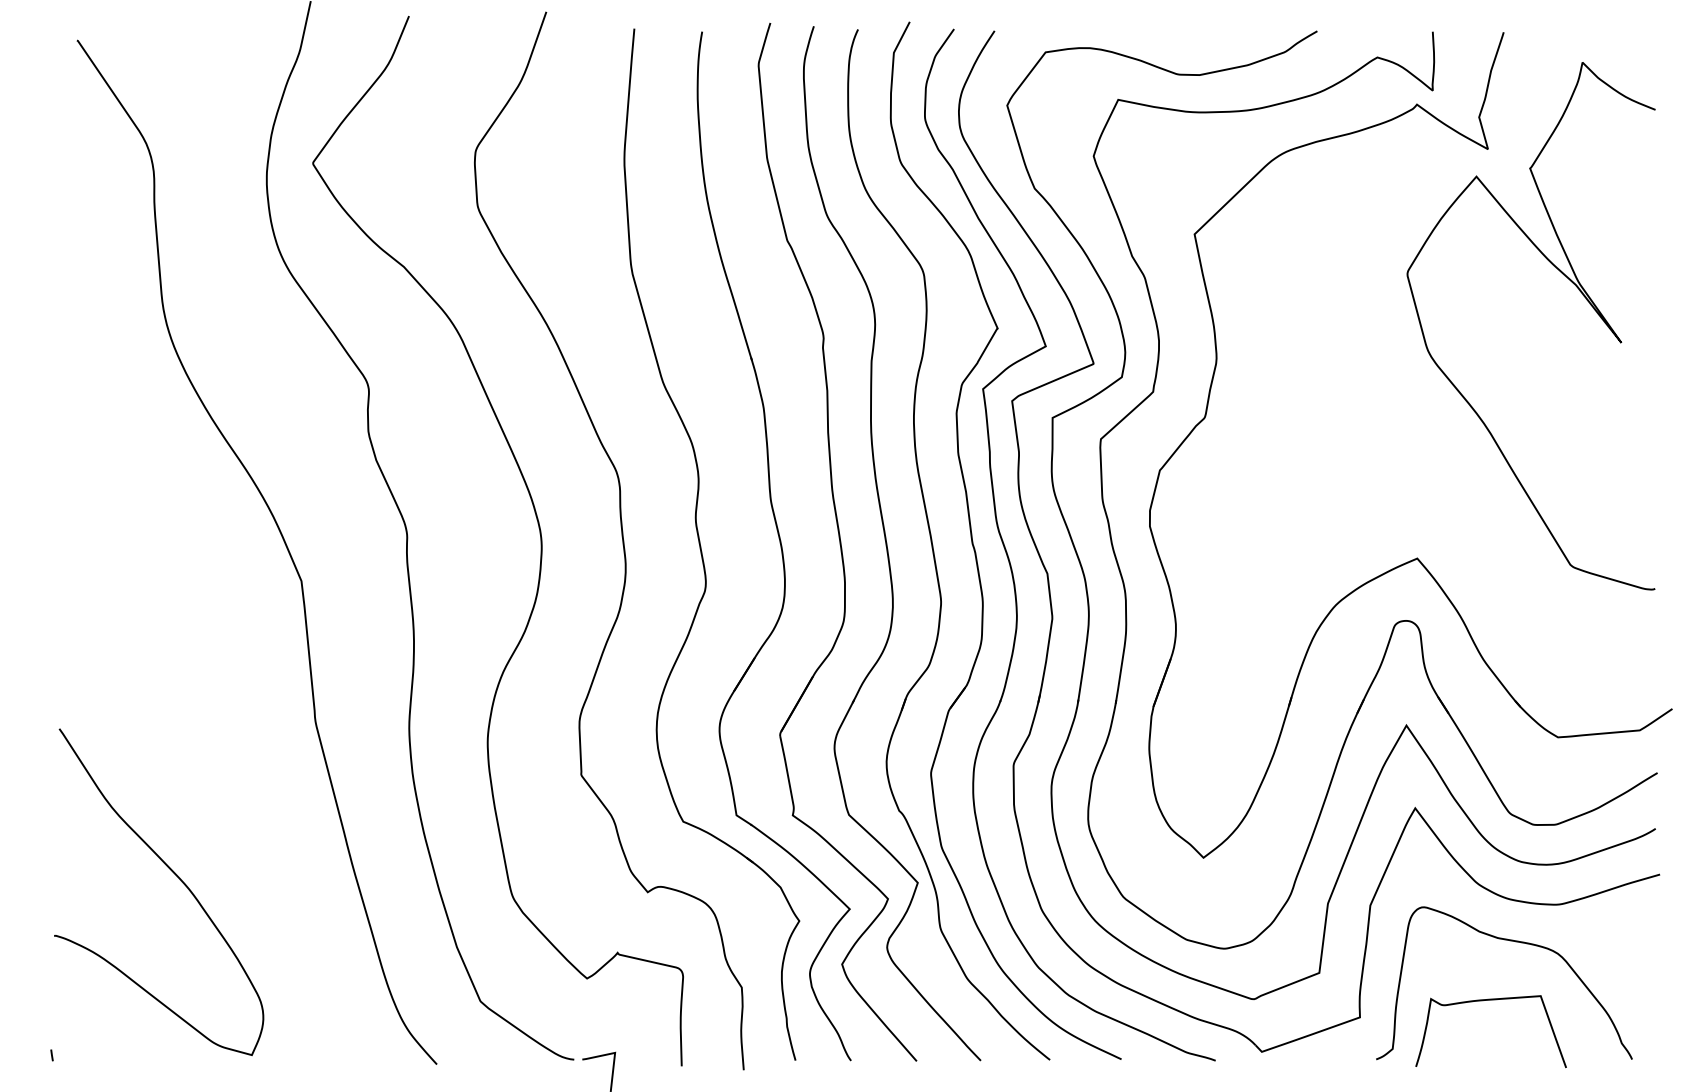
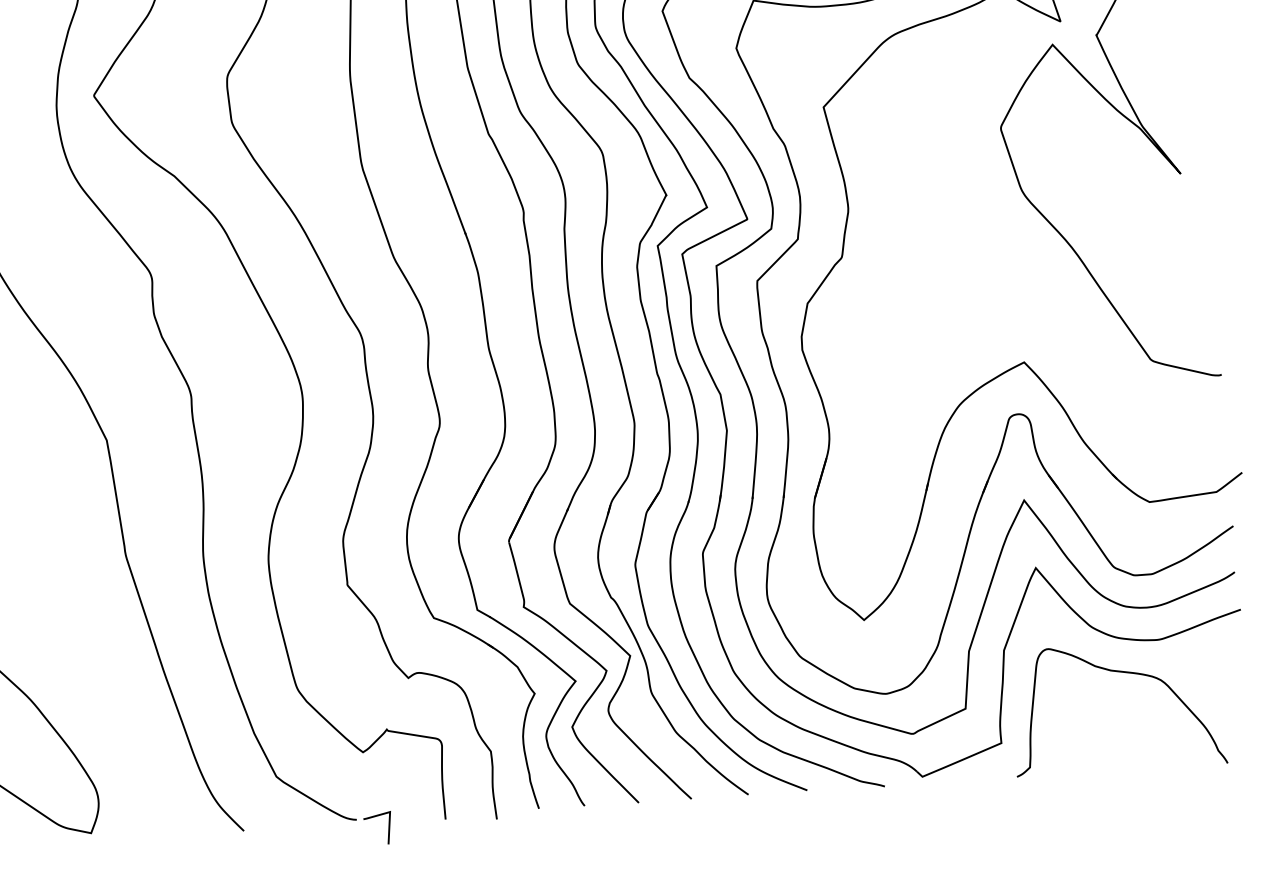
curve: (1483, 1001) -> (1102, 723), removed

